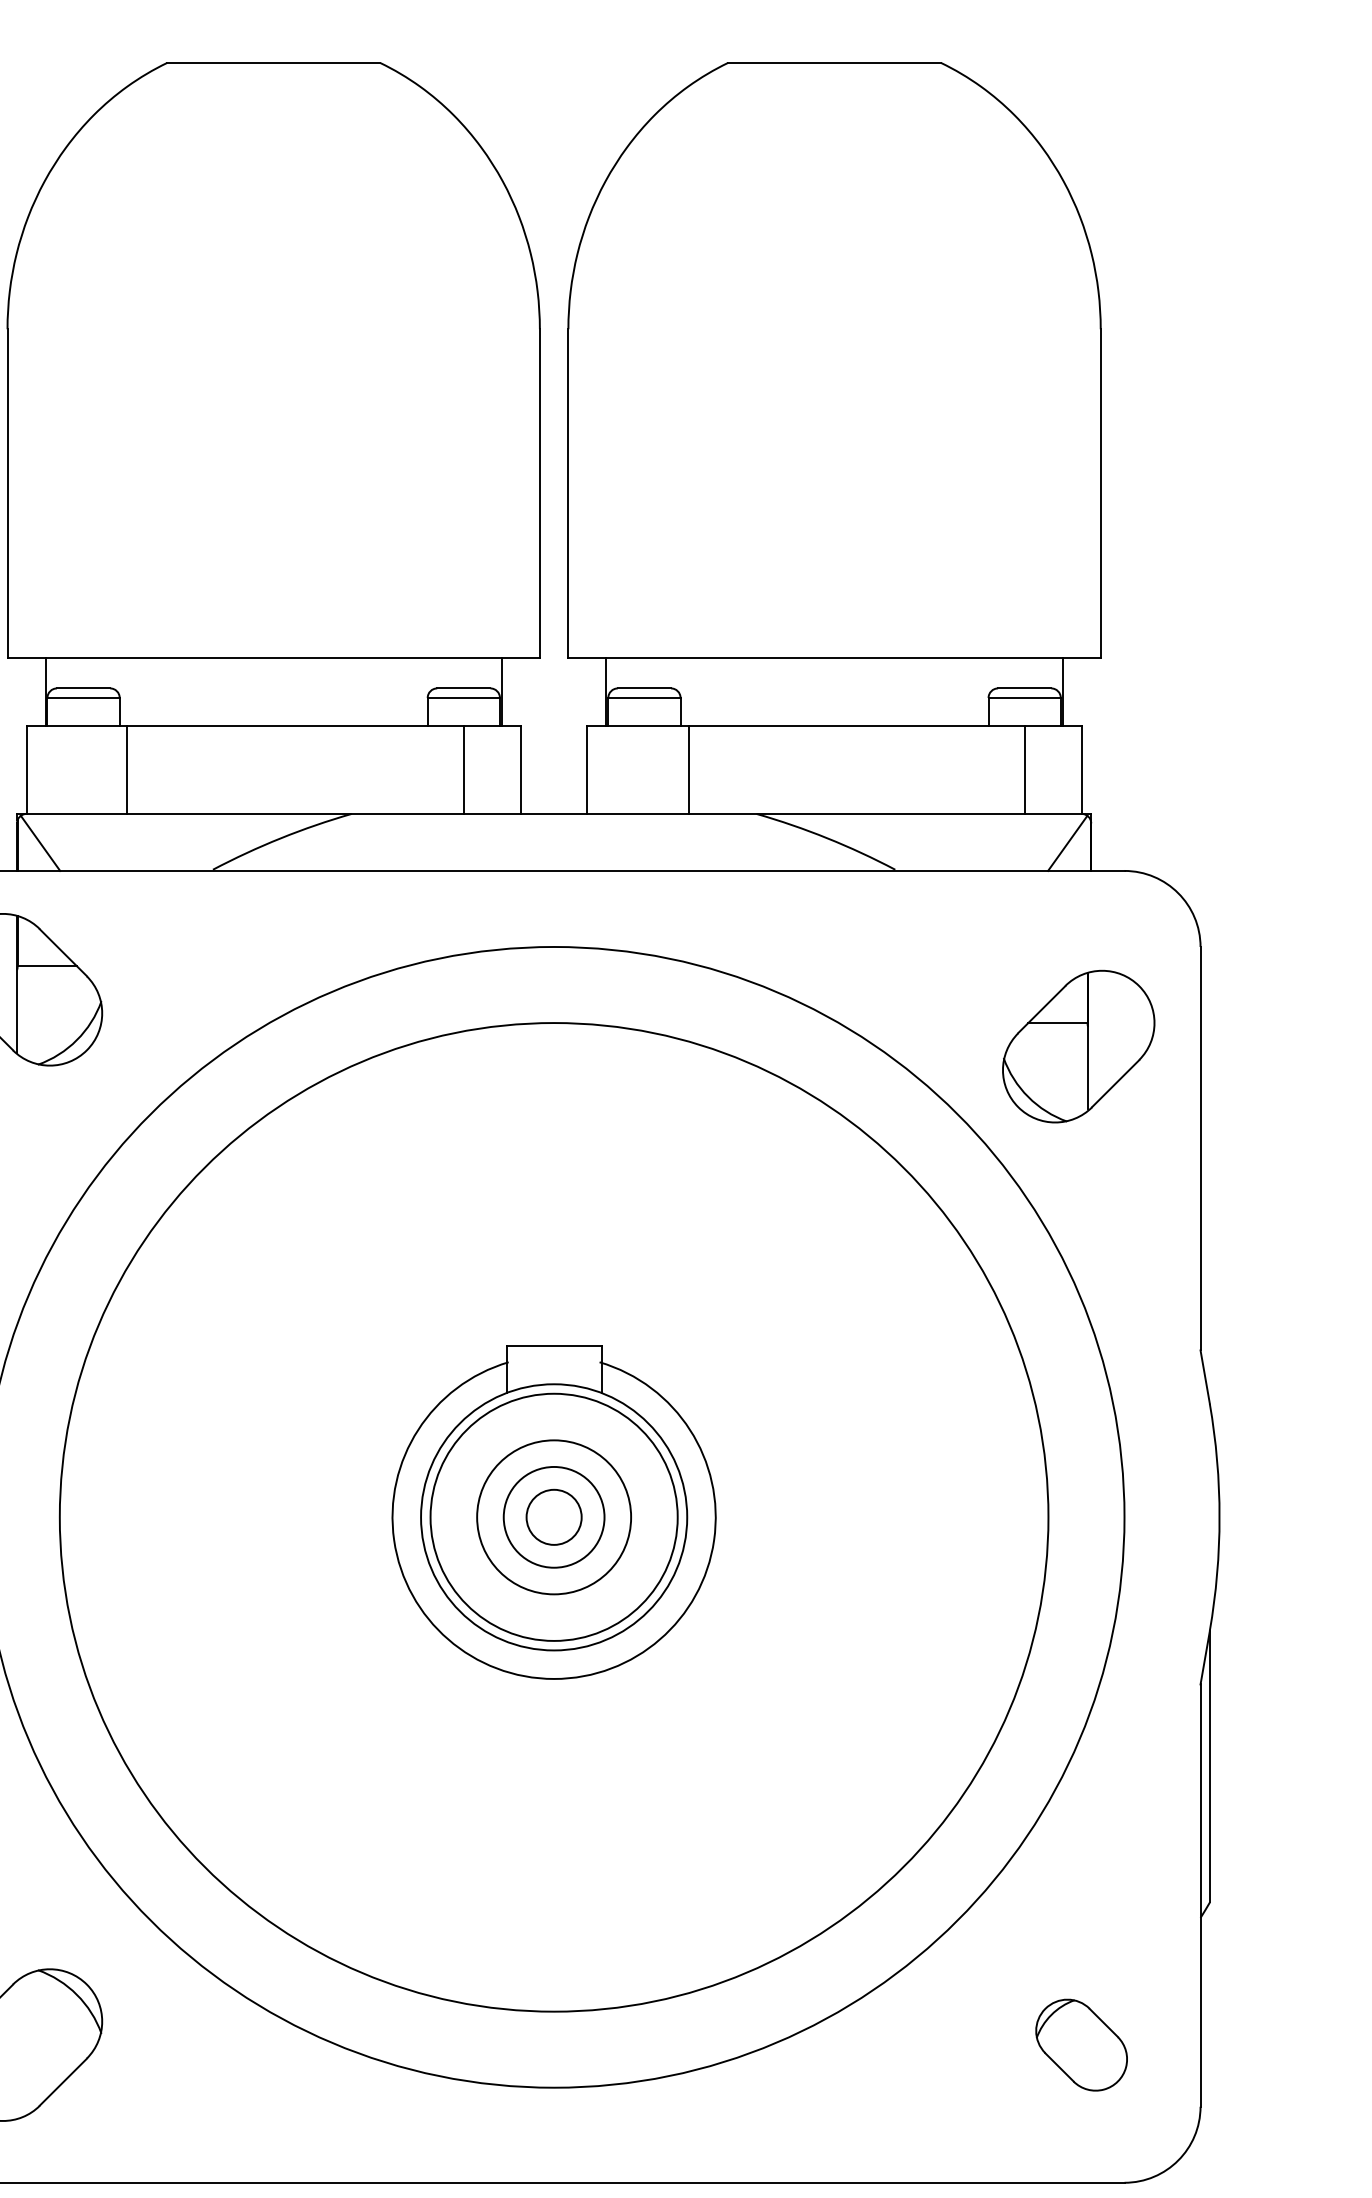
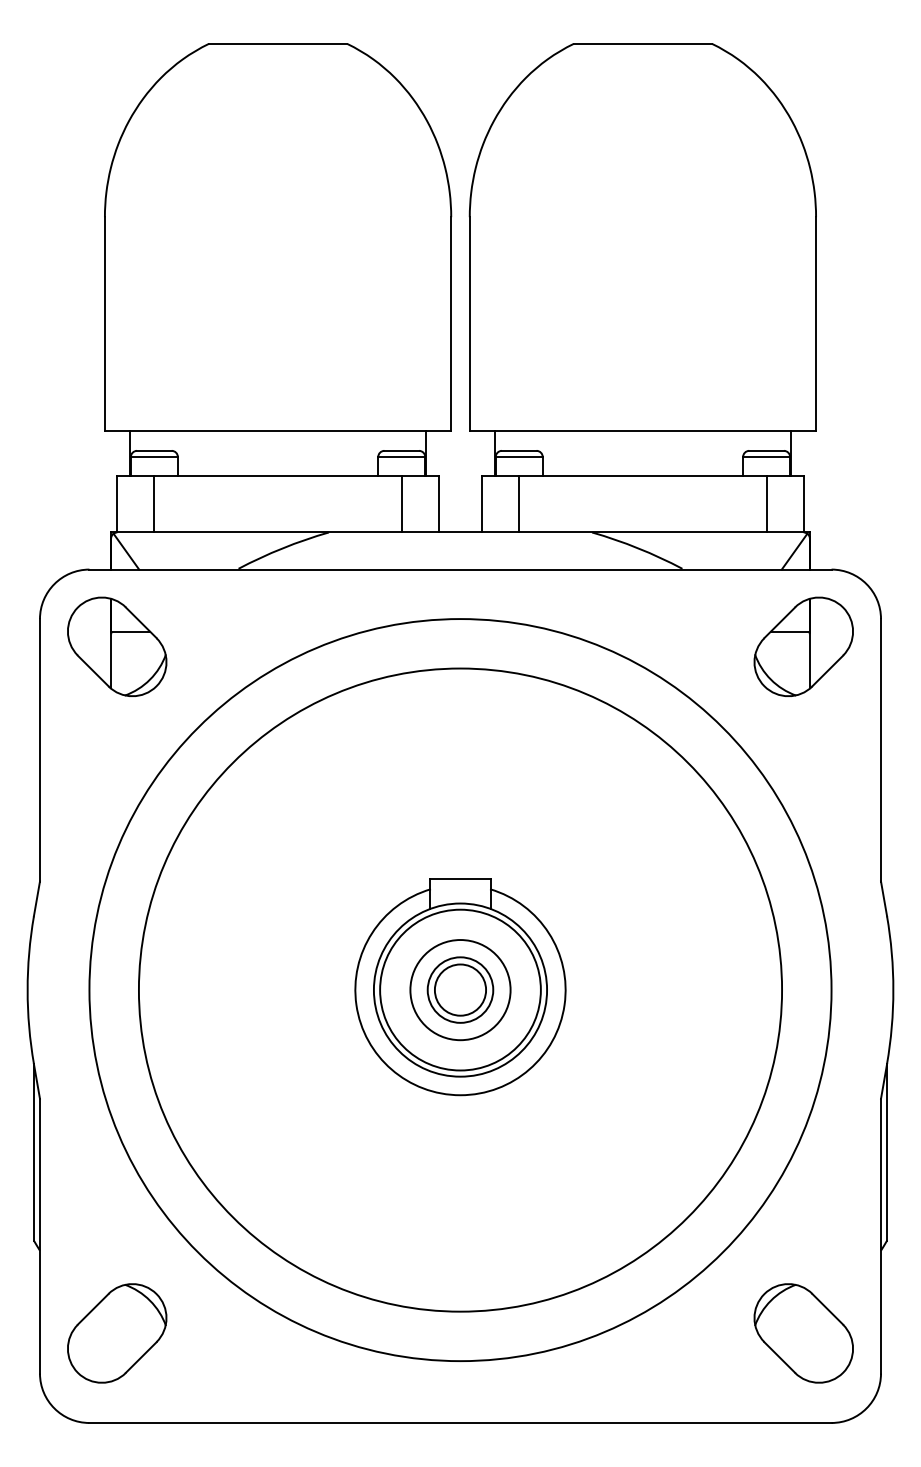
line: (126, 769) -> (154, 503), moved
line: (689, 769) -> (519, 503), moved
part: (1078, 1046) -> (803, 646), moved
circle: (554, 1516) -> (460, 989), size x1.43
part: (1081, 2045) -> (803, 1333), size x1.67

